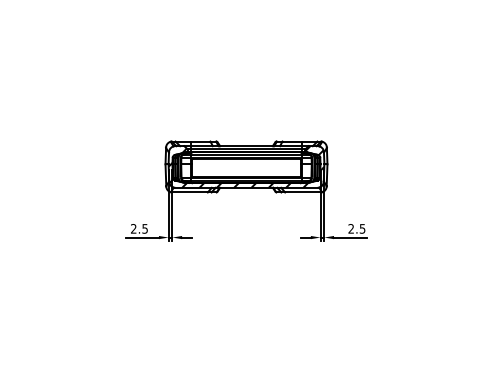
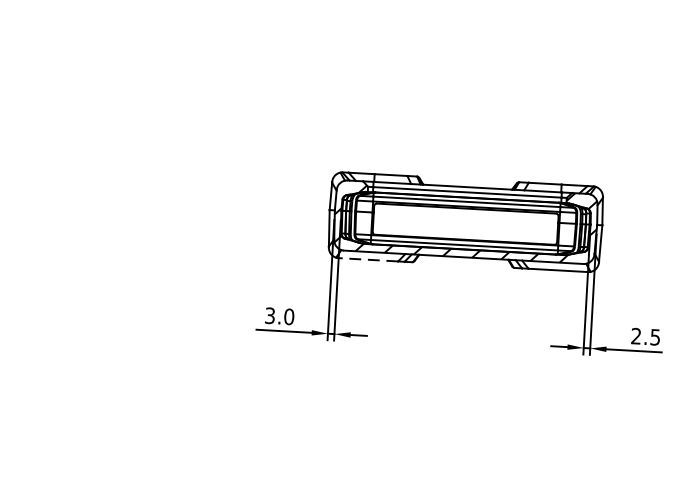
line: (190, 192) -> (369, 259), solid -> dashed
text: (139, 228) -> (279, 315), 2.5 -> 3.0

